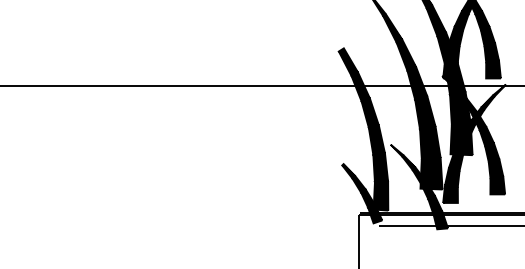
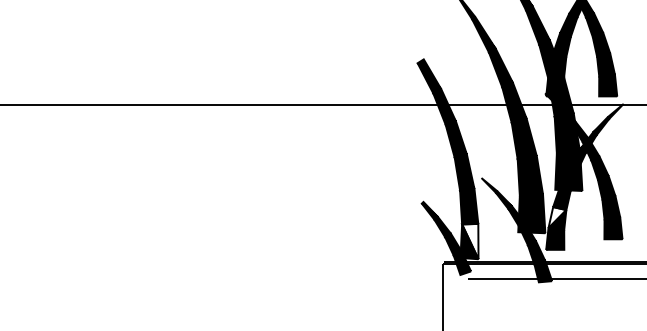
fill: (452, 176) -> (557, 217), removed
fill: (381, 196) -> (470, 241), removed

